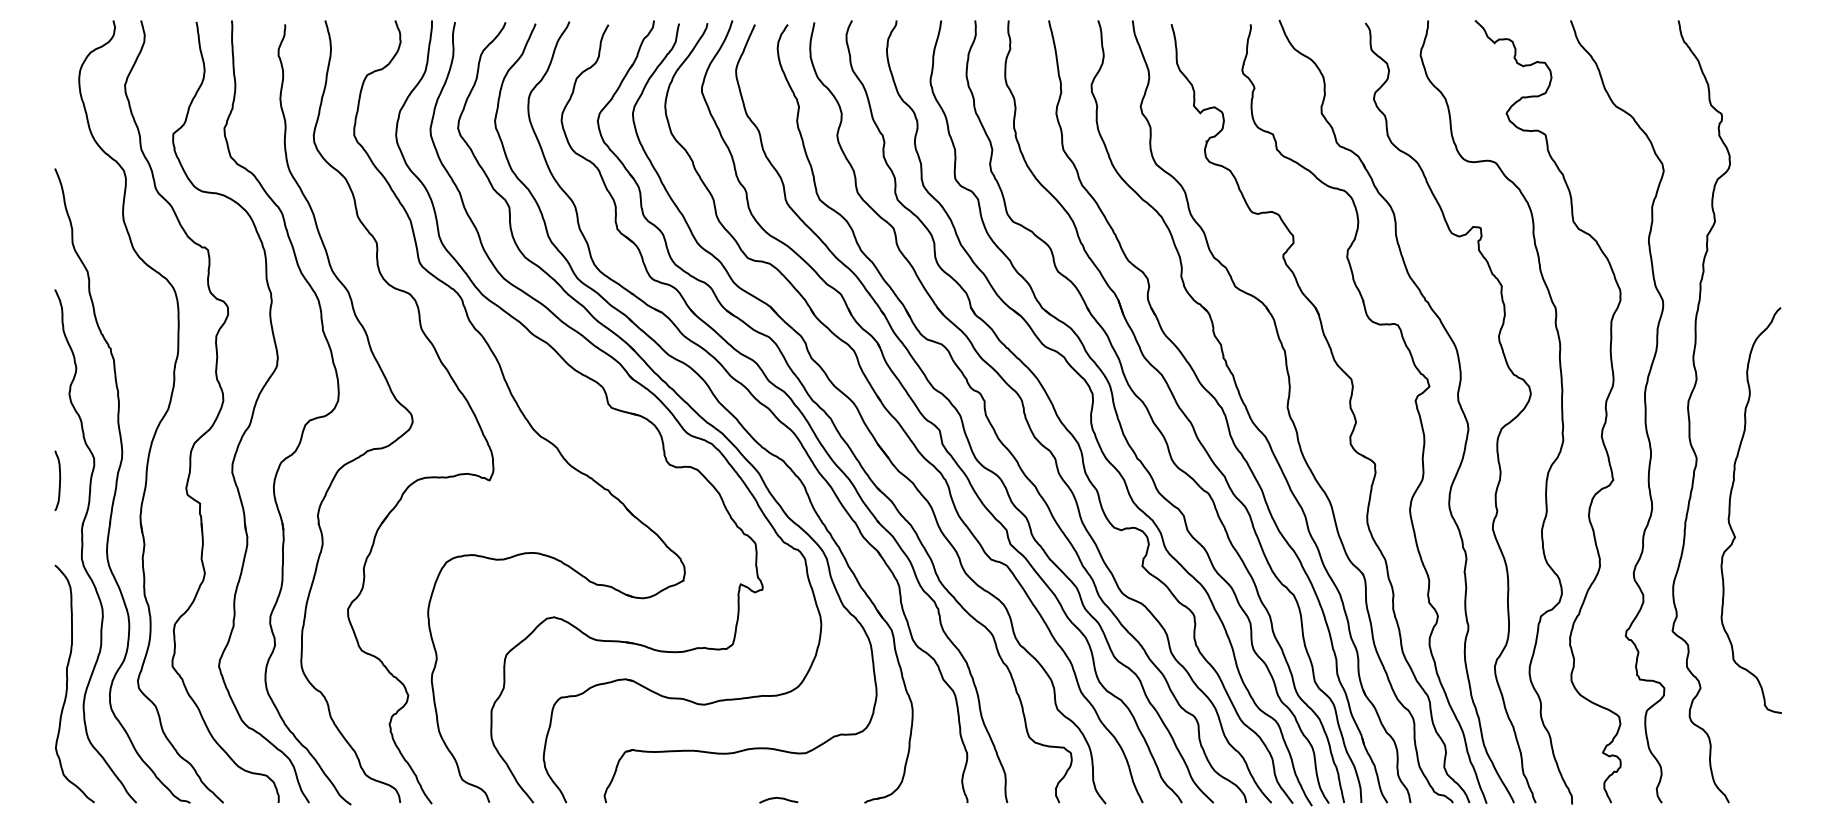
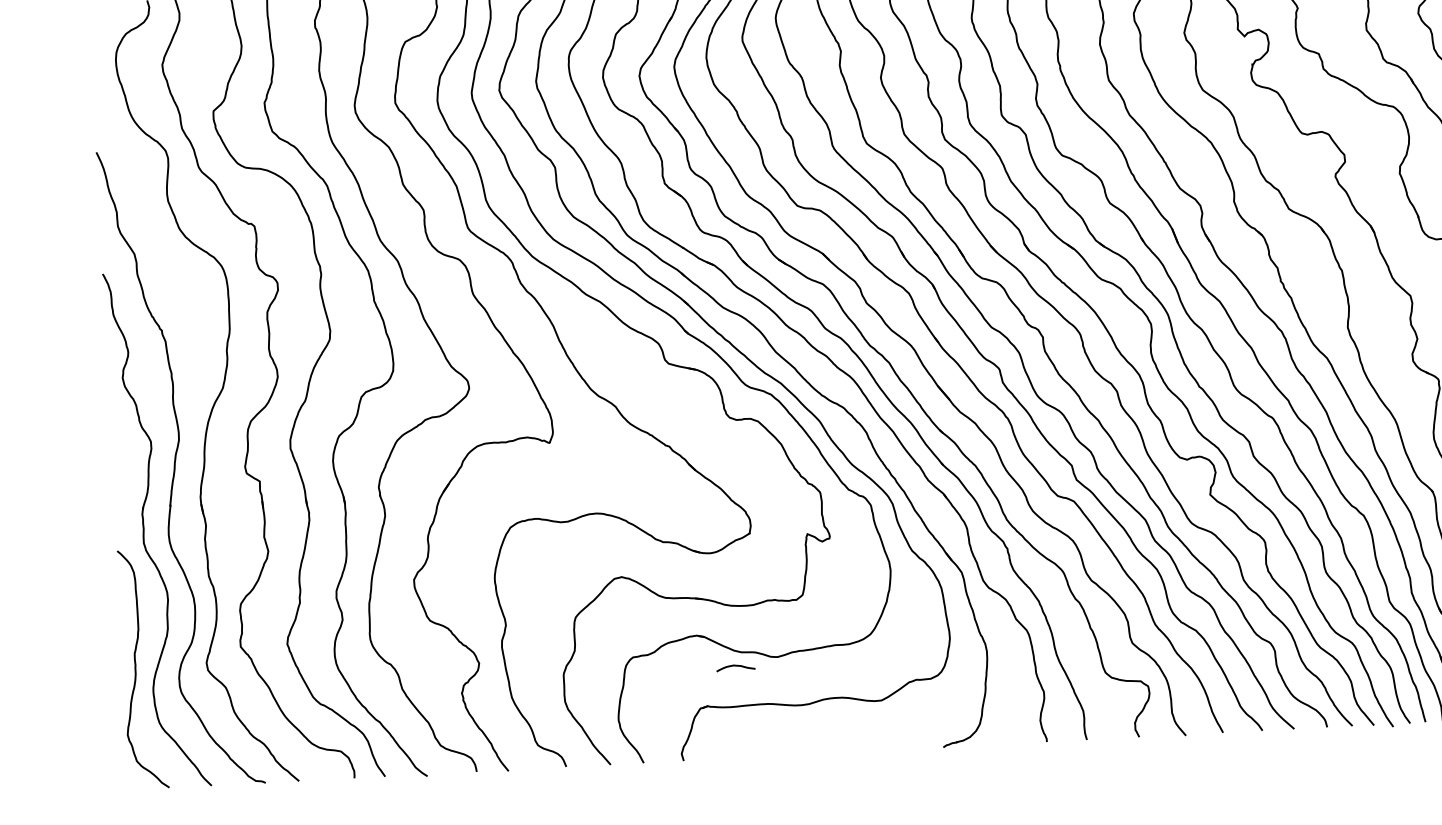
curve: (59, 480) -> (117, 465), removed
curve: (778, 798) -> (735, 666), moved

